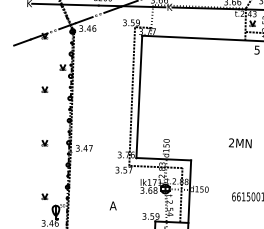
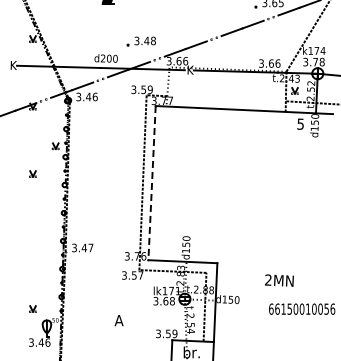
line: (139, 97) -> (152, 183), solid -> dashed
part: (44, 143) -> (32, 241), removed
text: (240, 143) -> (279, 280), moved

